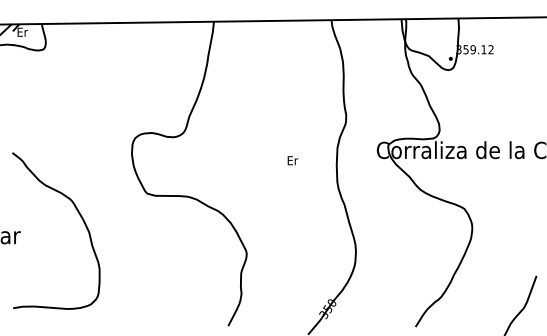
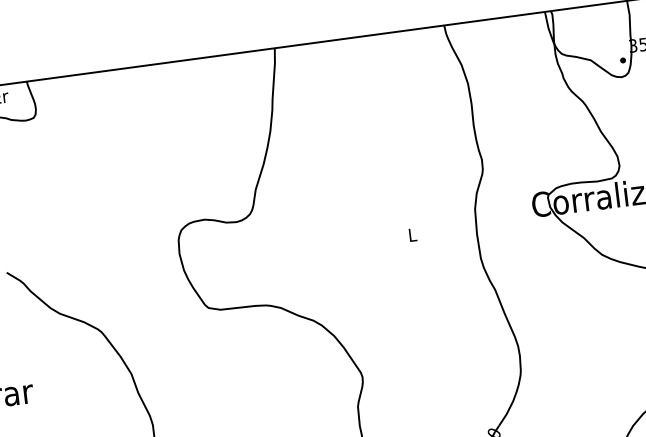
text: (292, 160) -> (412, 234), Er -> L

